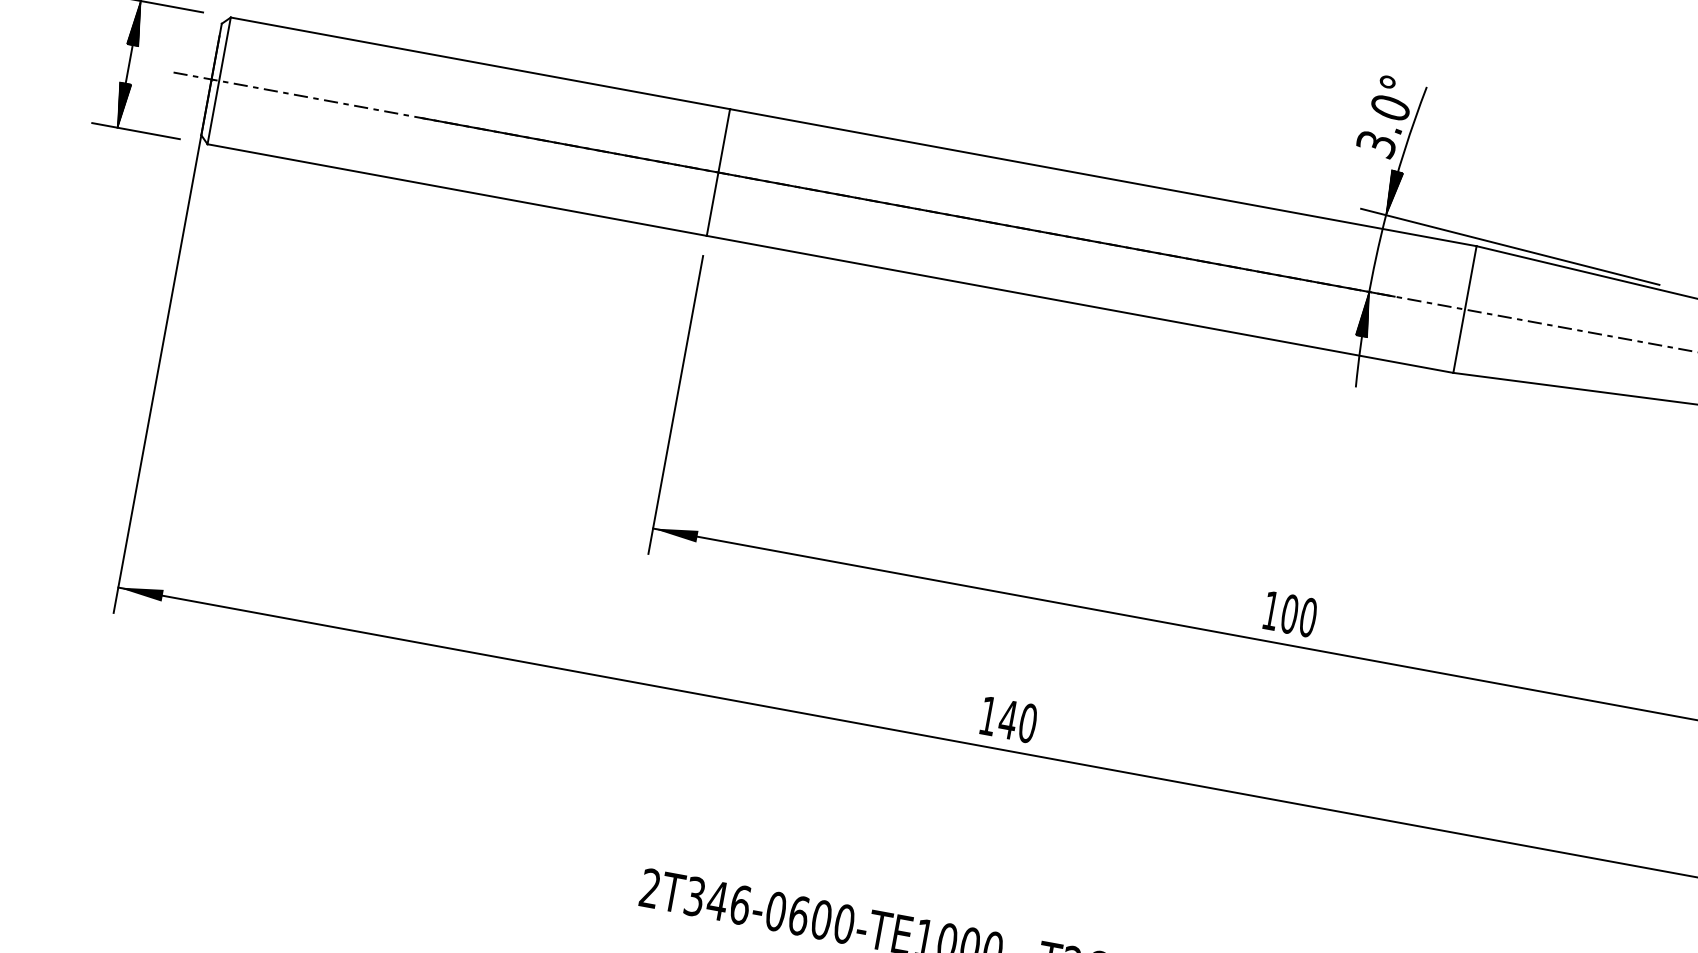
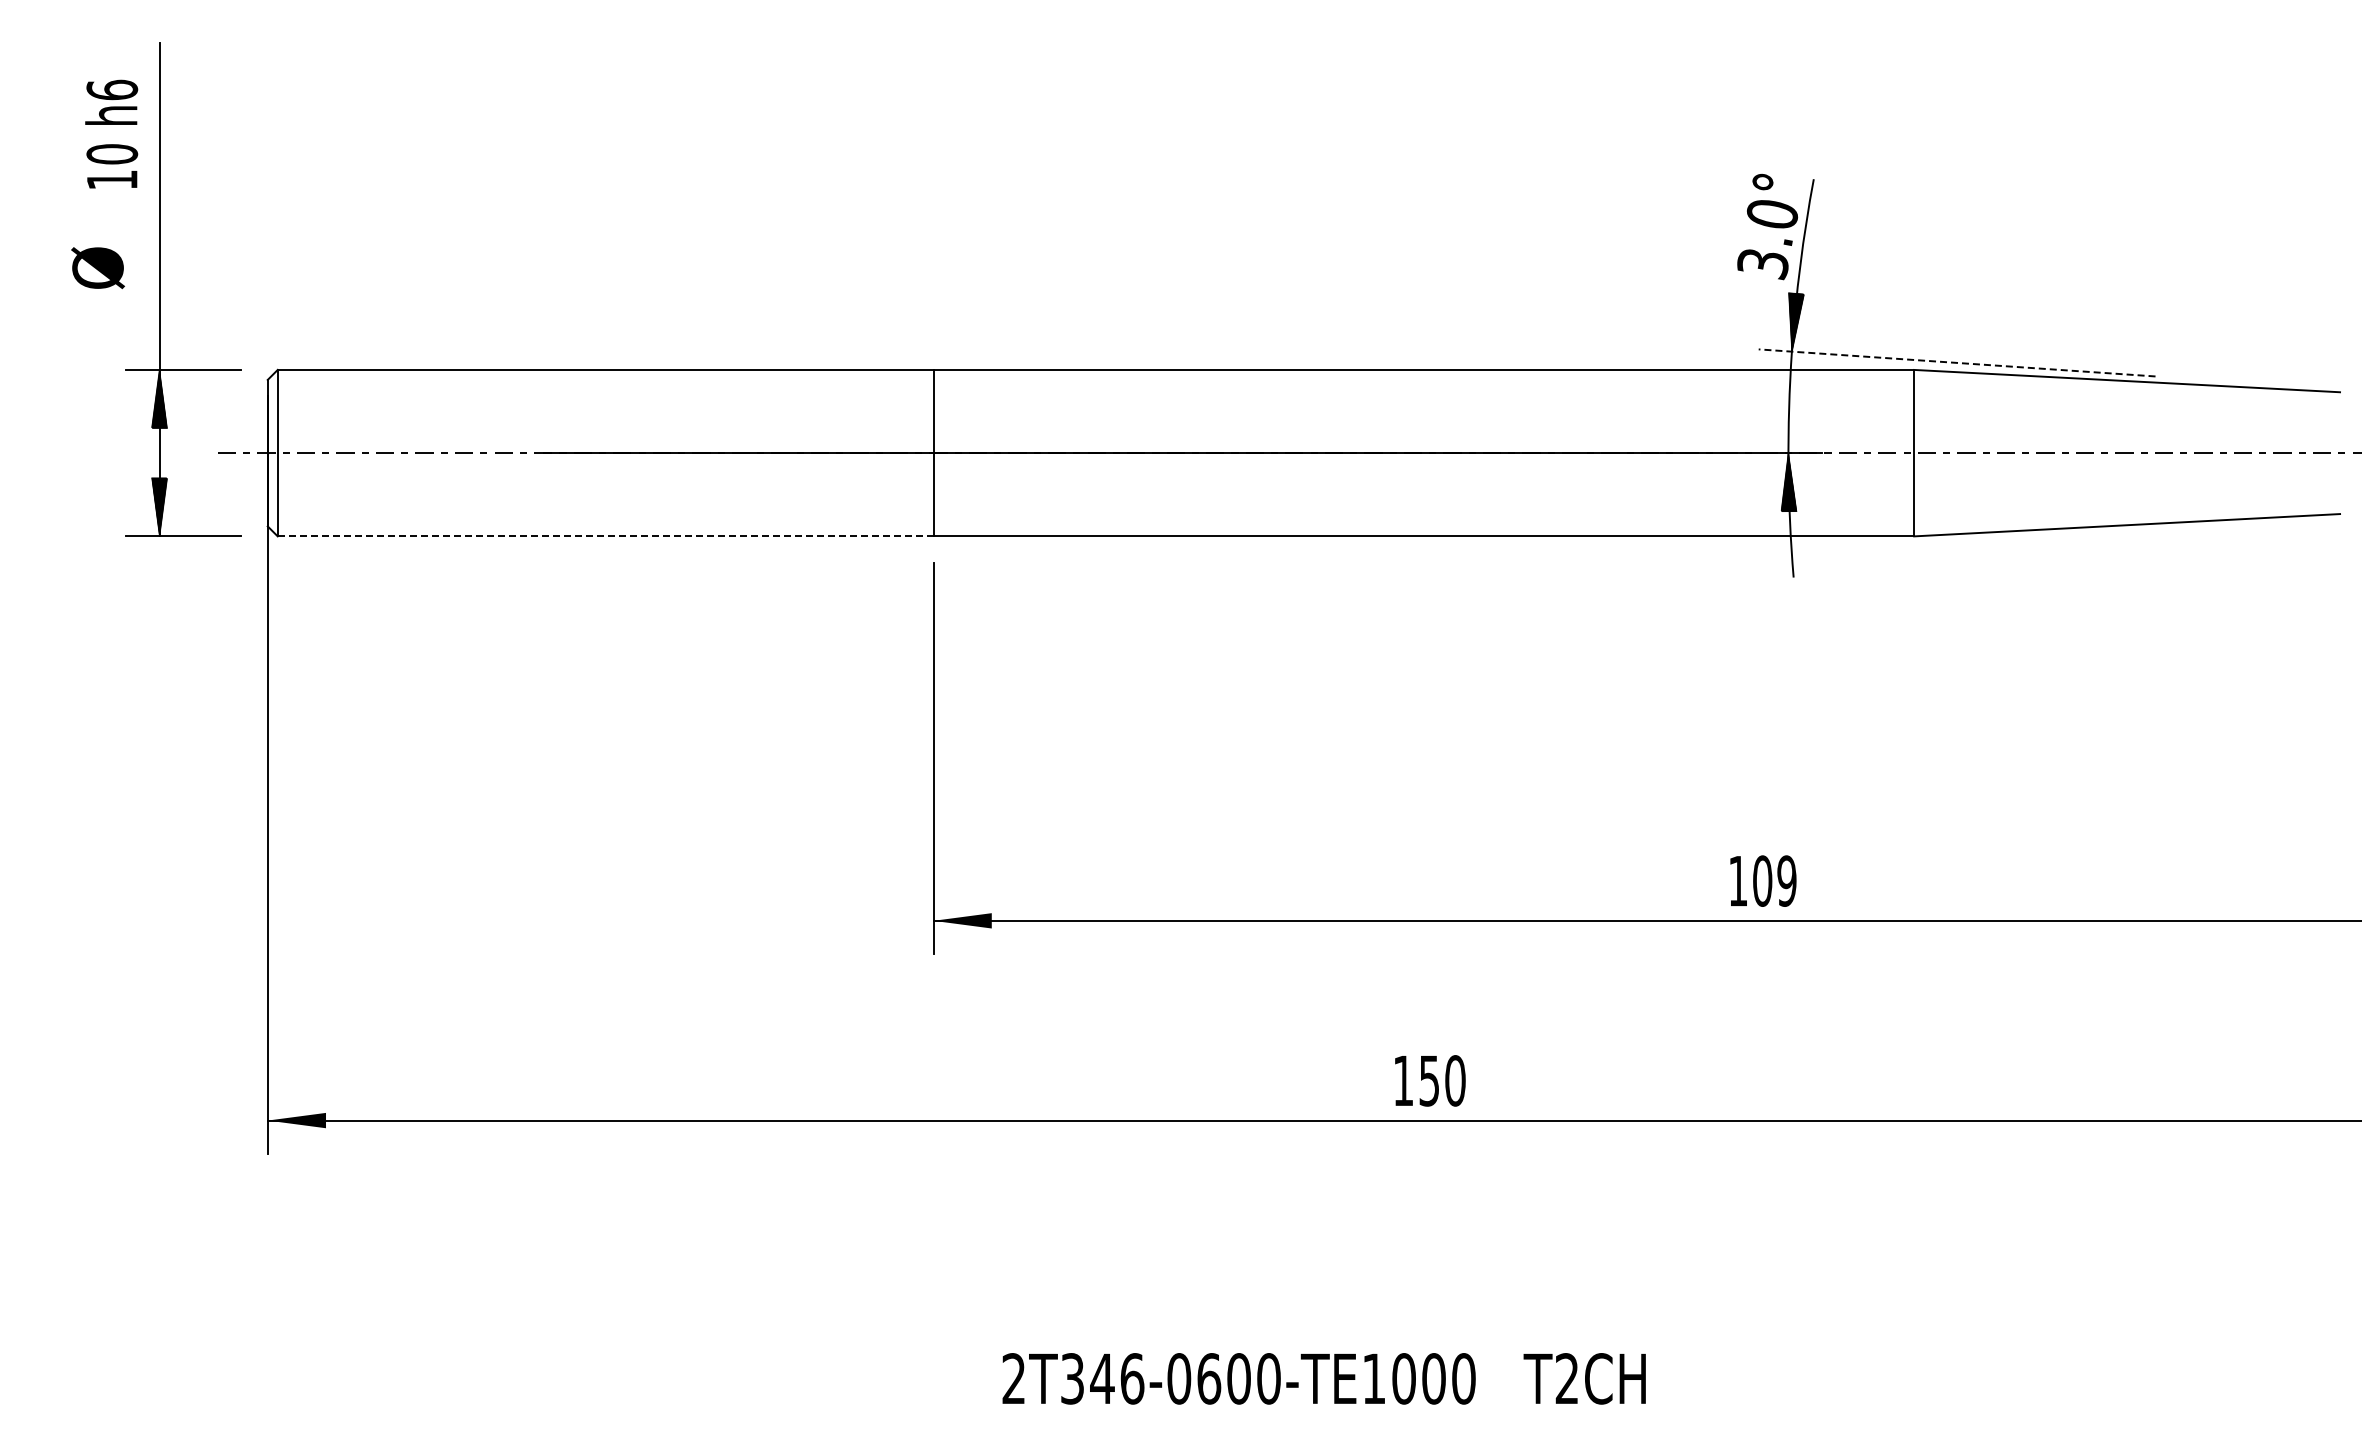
line: (457, 190) -> (605, 536), solid -> dashed
line: (1510, 246) -> (1957, 362), solid -> dashed
text: (1308, 617) -> (1786, 880), 100 -> 109
text: (1008, 720) -> (1429, 1081), 140 -> 150

